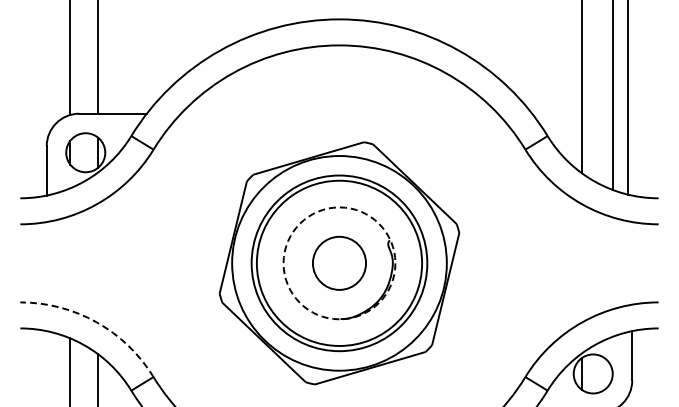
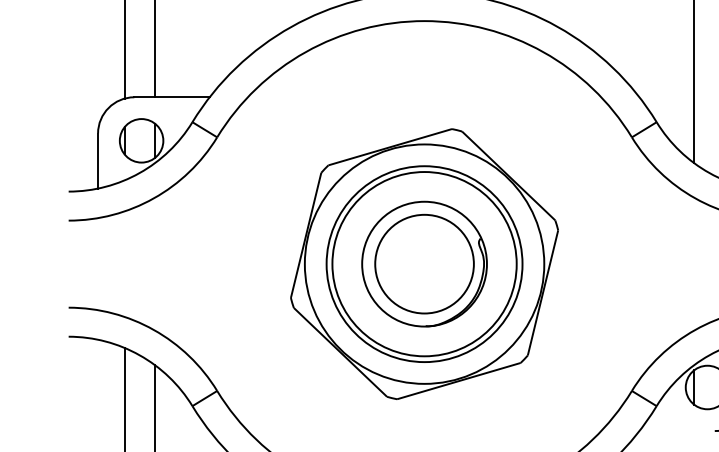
circle: (339, 263) -> (424, 264), dashed -> solid
circle: (339, 263) -> (424, 264), size x1.67
arc: (96, 322) -> (153, 330), dashed -> solid

